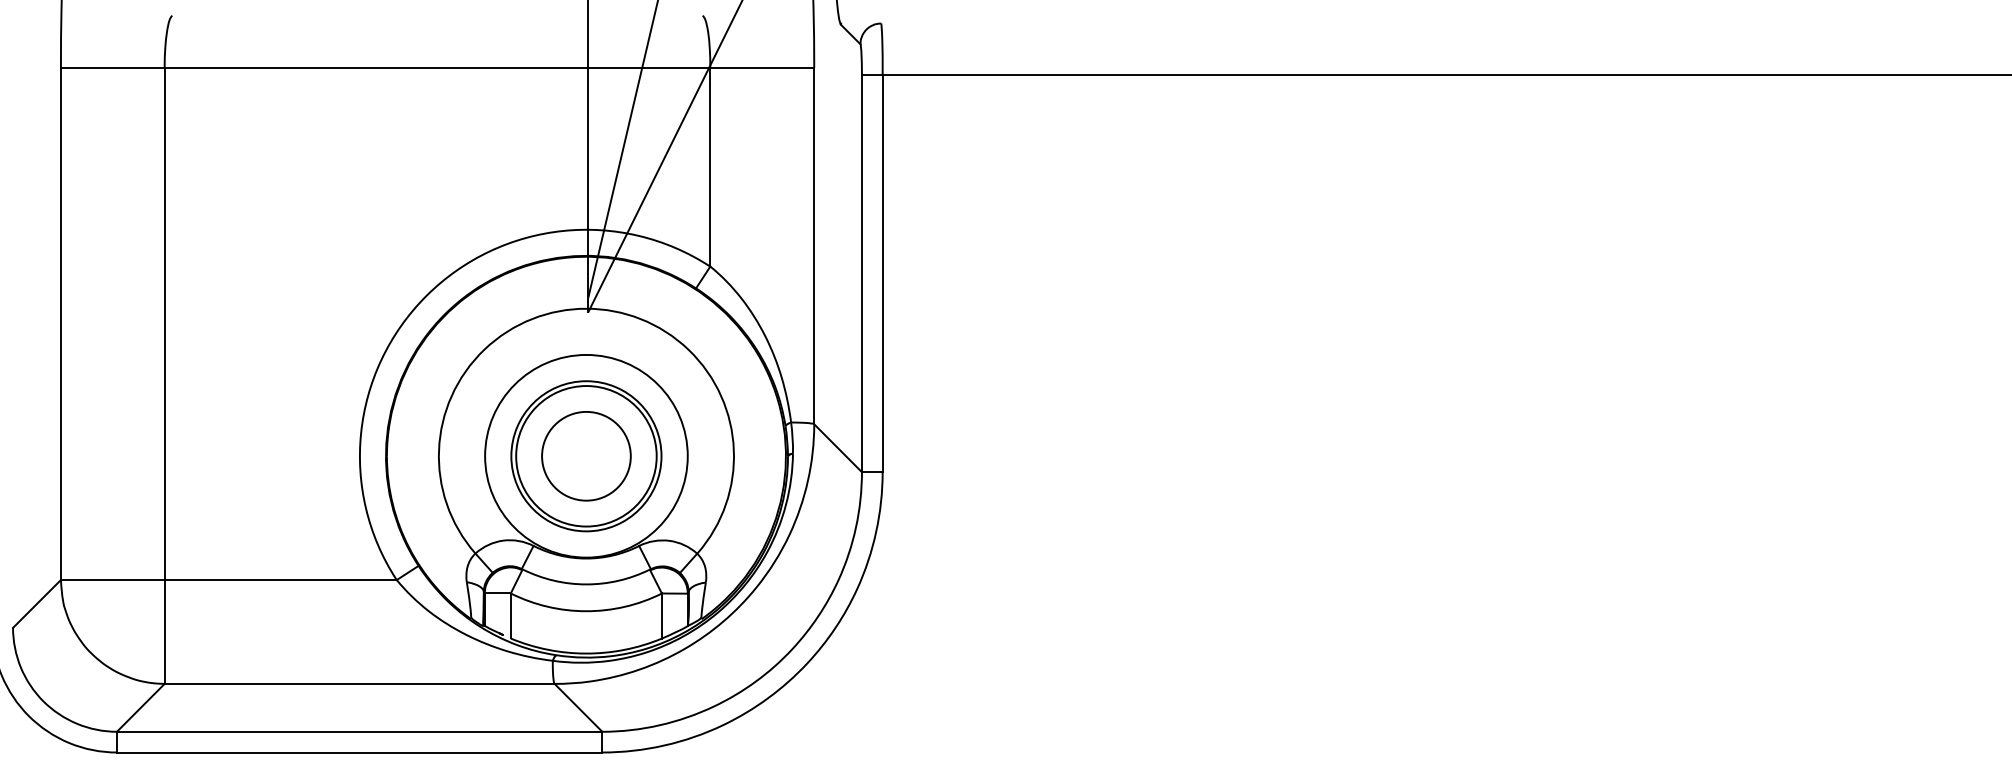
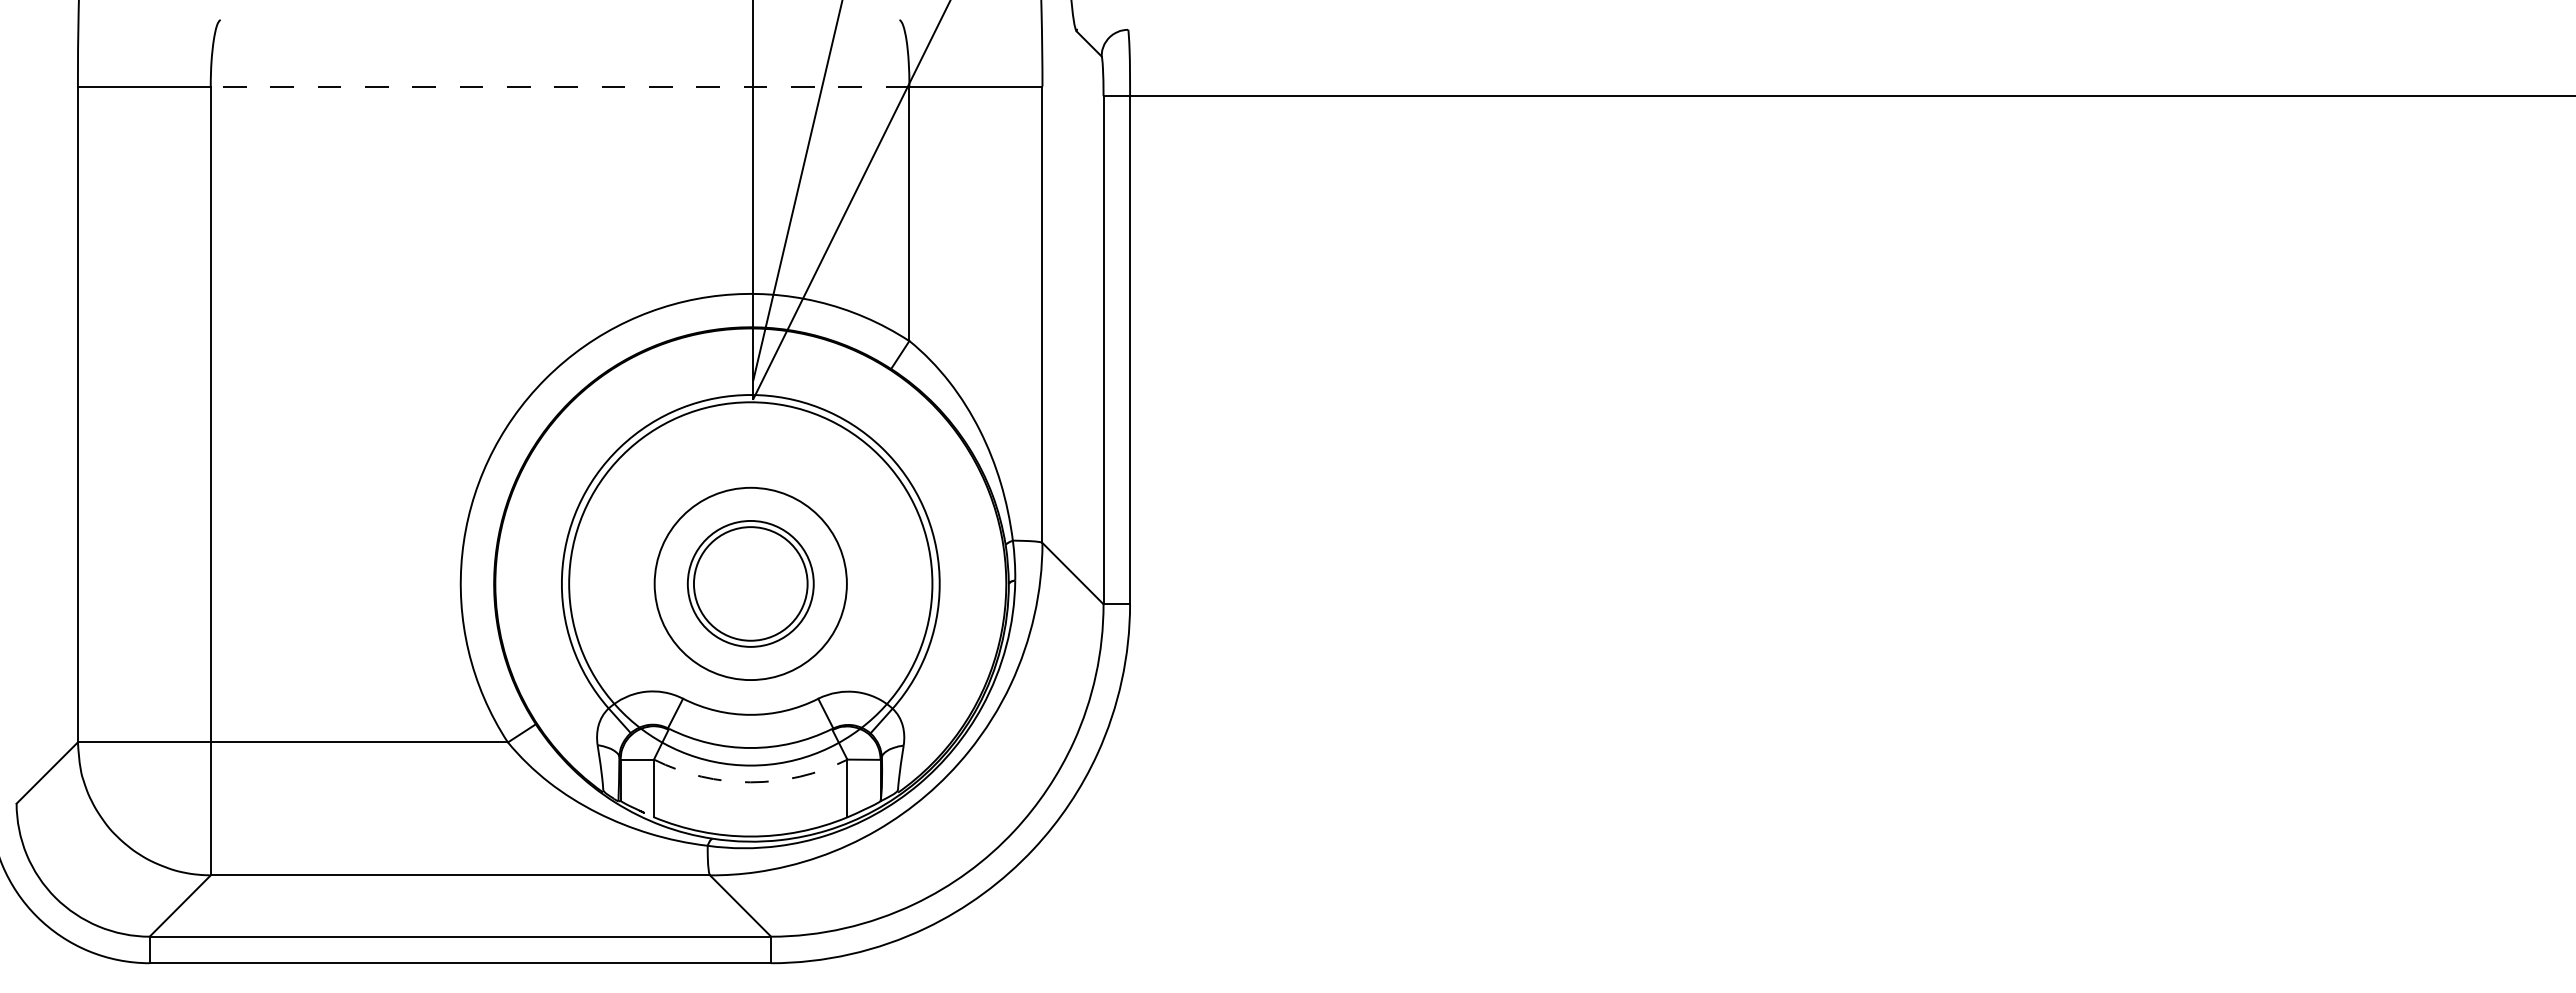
line: (437, 67) -> (559, 86), solid -> dashed
circle: (586, 455) -> (750, 583), size x0.7
circle: (586, 455) -> (750, 583), size x1.4
arc: (586, 611) -> (750, 782), solid -> dashed

